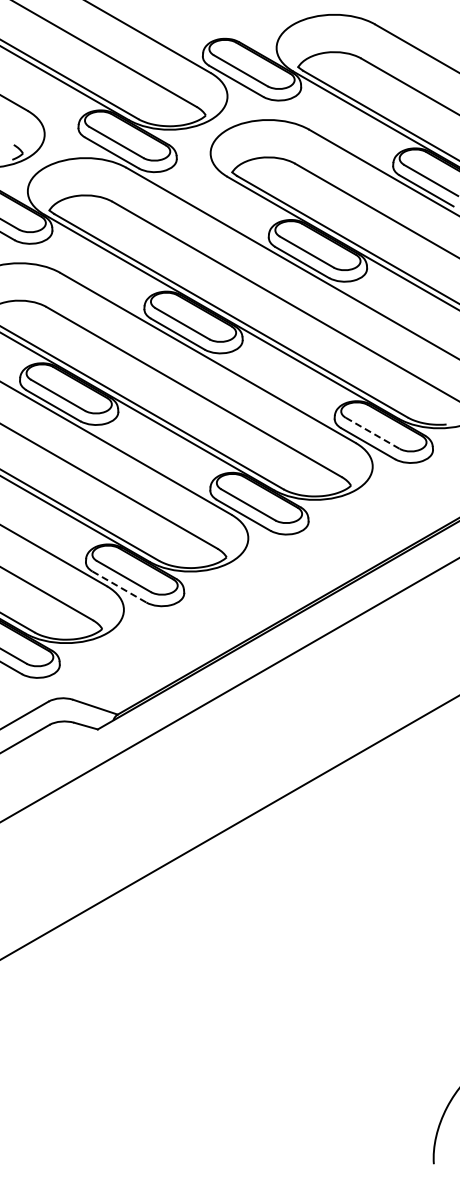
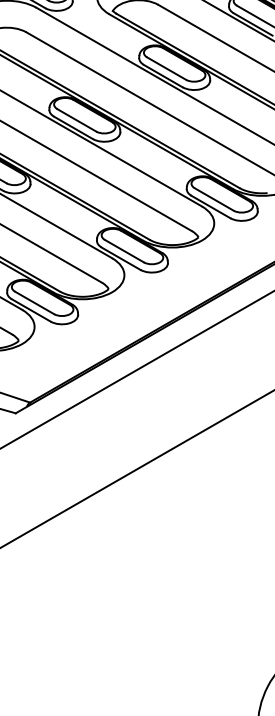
line: (373, 433) -> (214, 199), dashed -> solid
line: (119, 587) -> (31, 310), dashed -> solid

